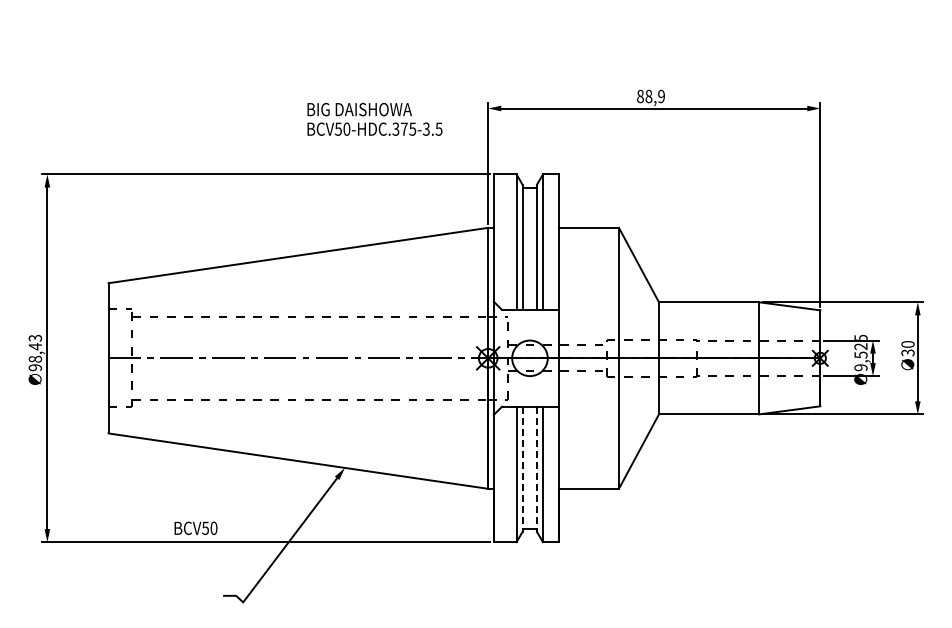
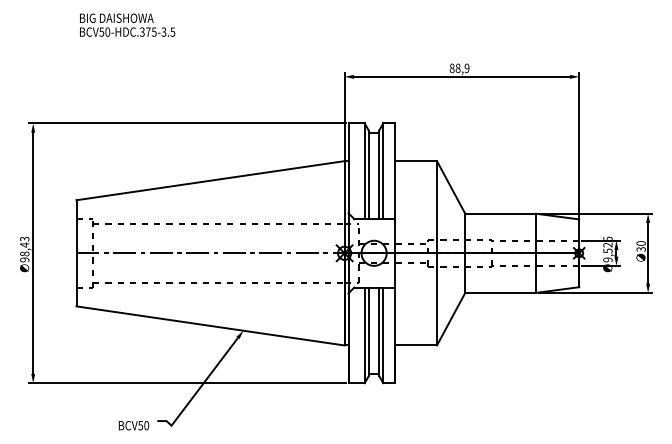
text: (374, 118) -> (127, 24), moved
line: (522, 469) -> (368, 331), dashed -> solid
line: (536, 469) -> (378, 331), dashed -> solid
text: (195, 527) -> (133, 425), moved

